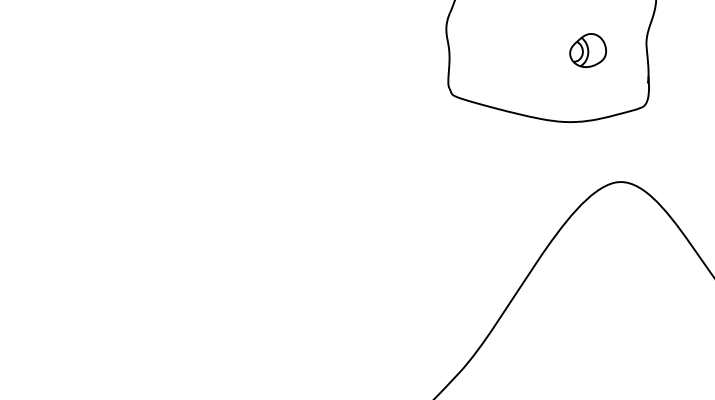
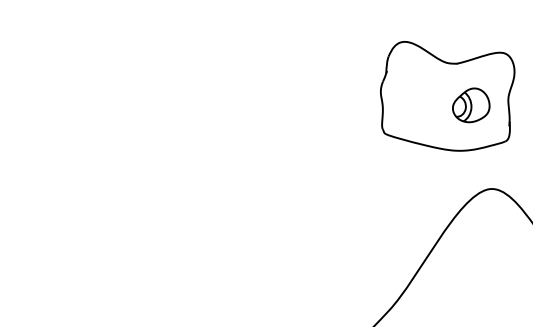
part: (587, 49) -> (470, 104), size x1.6

